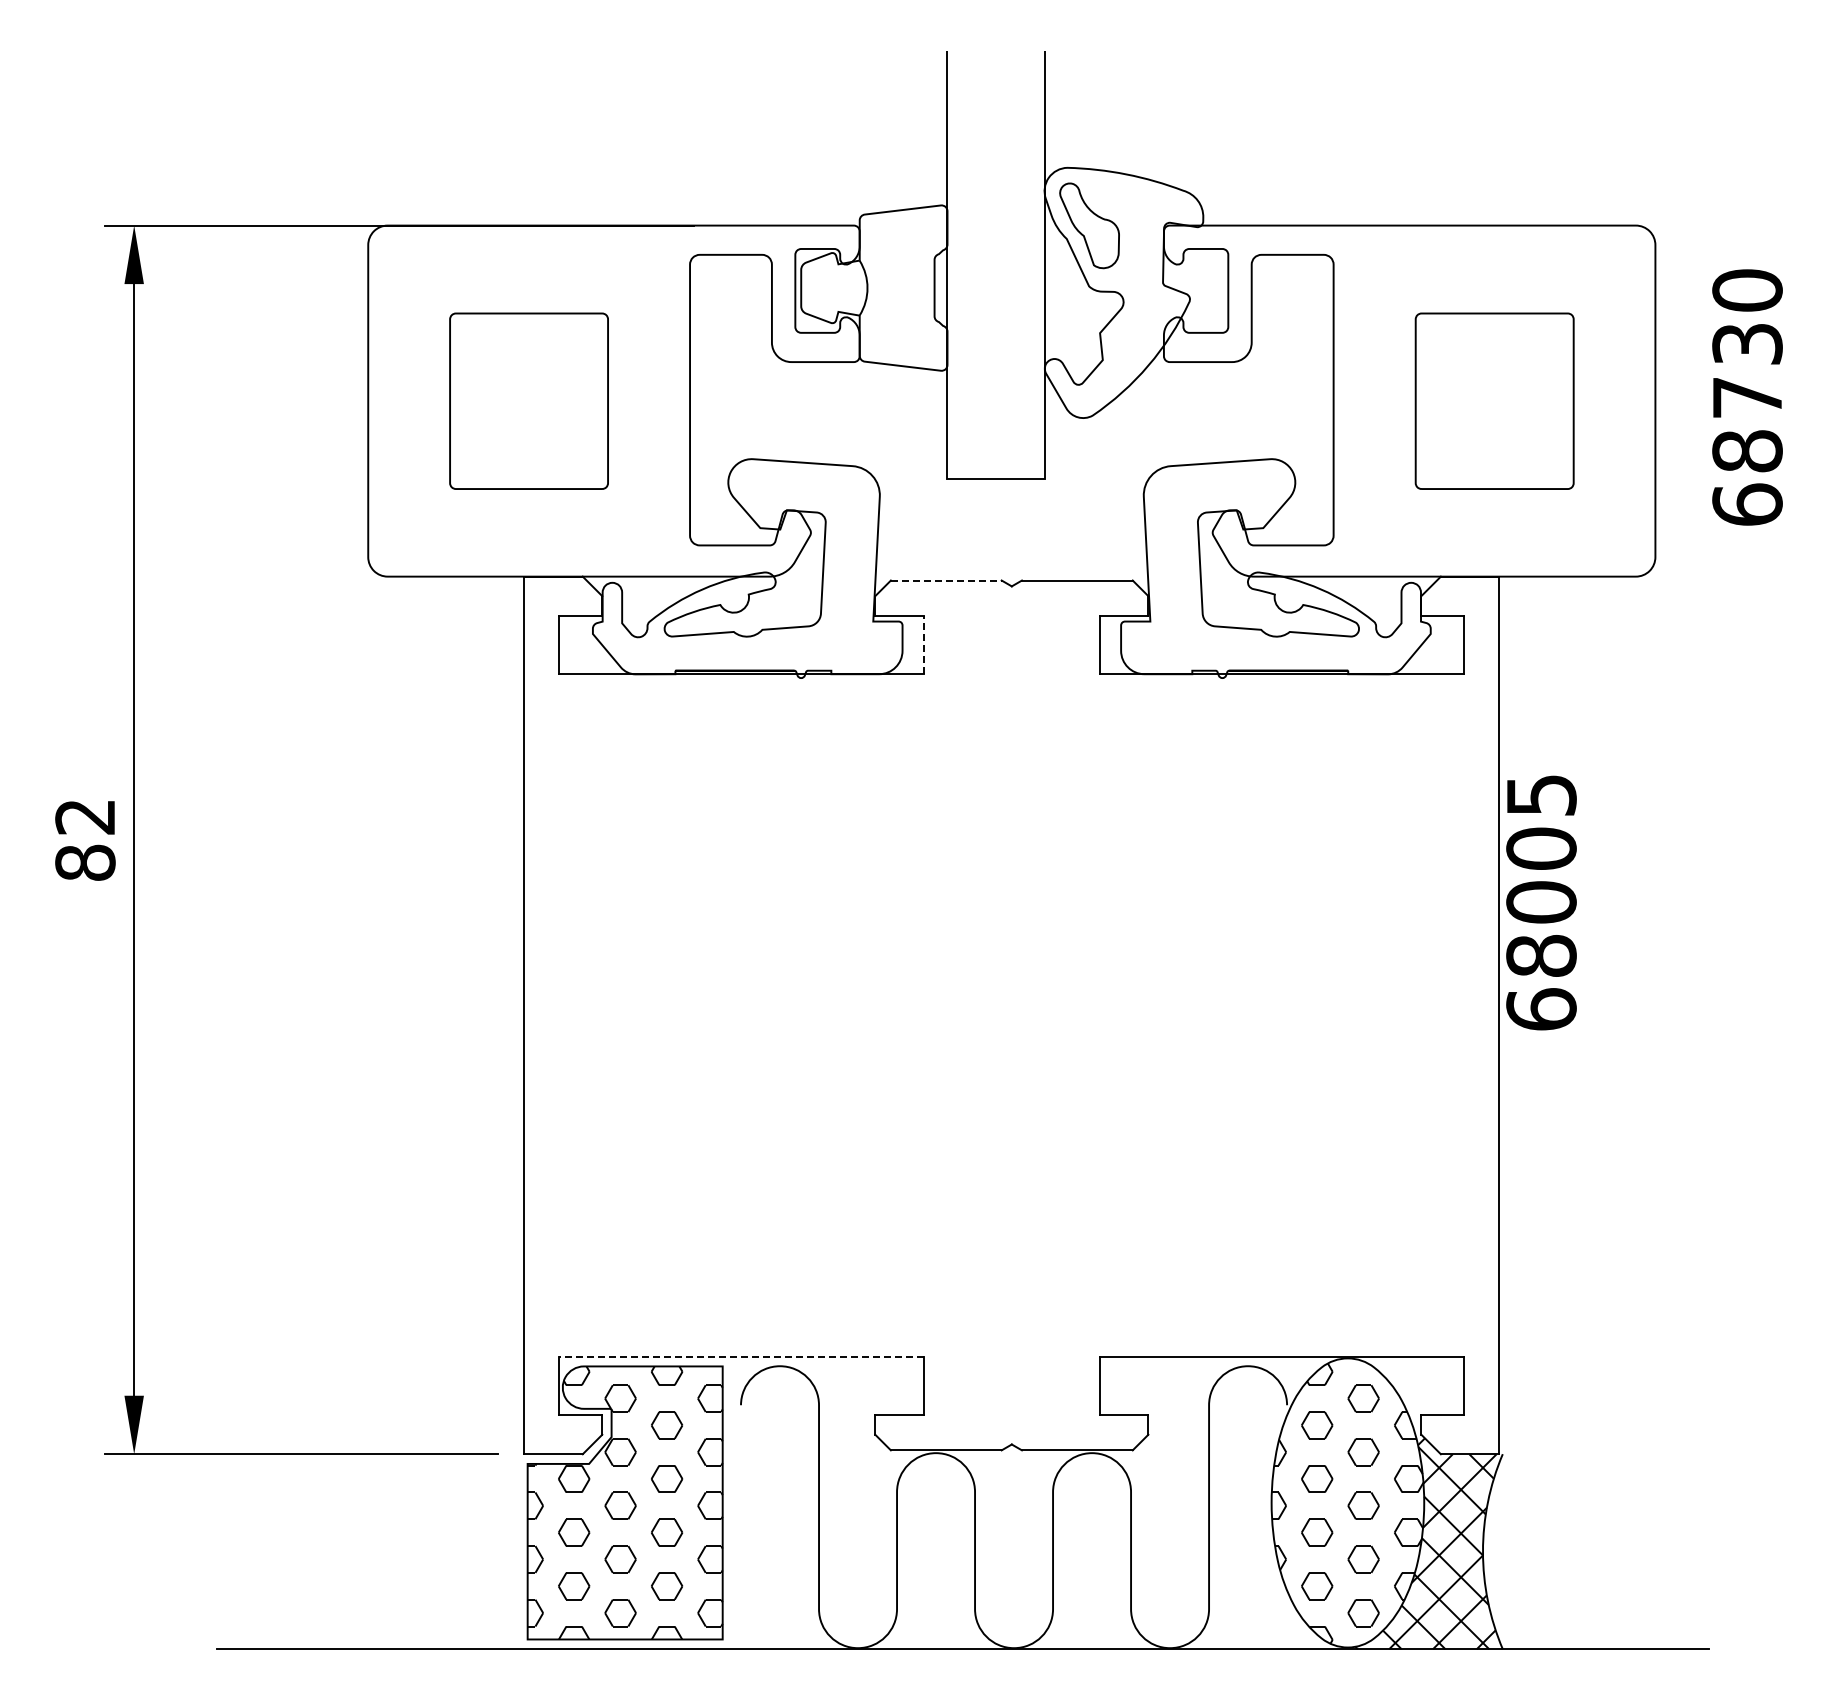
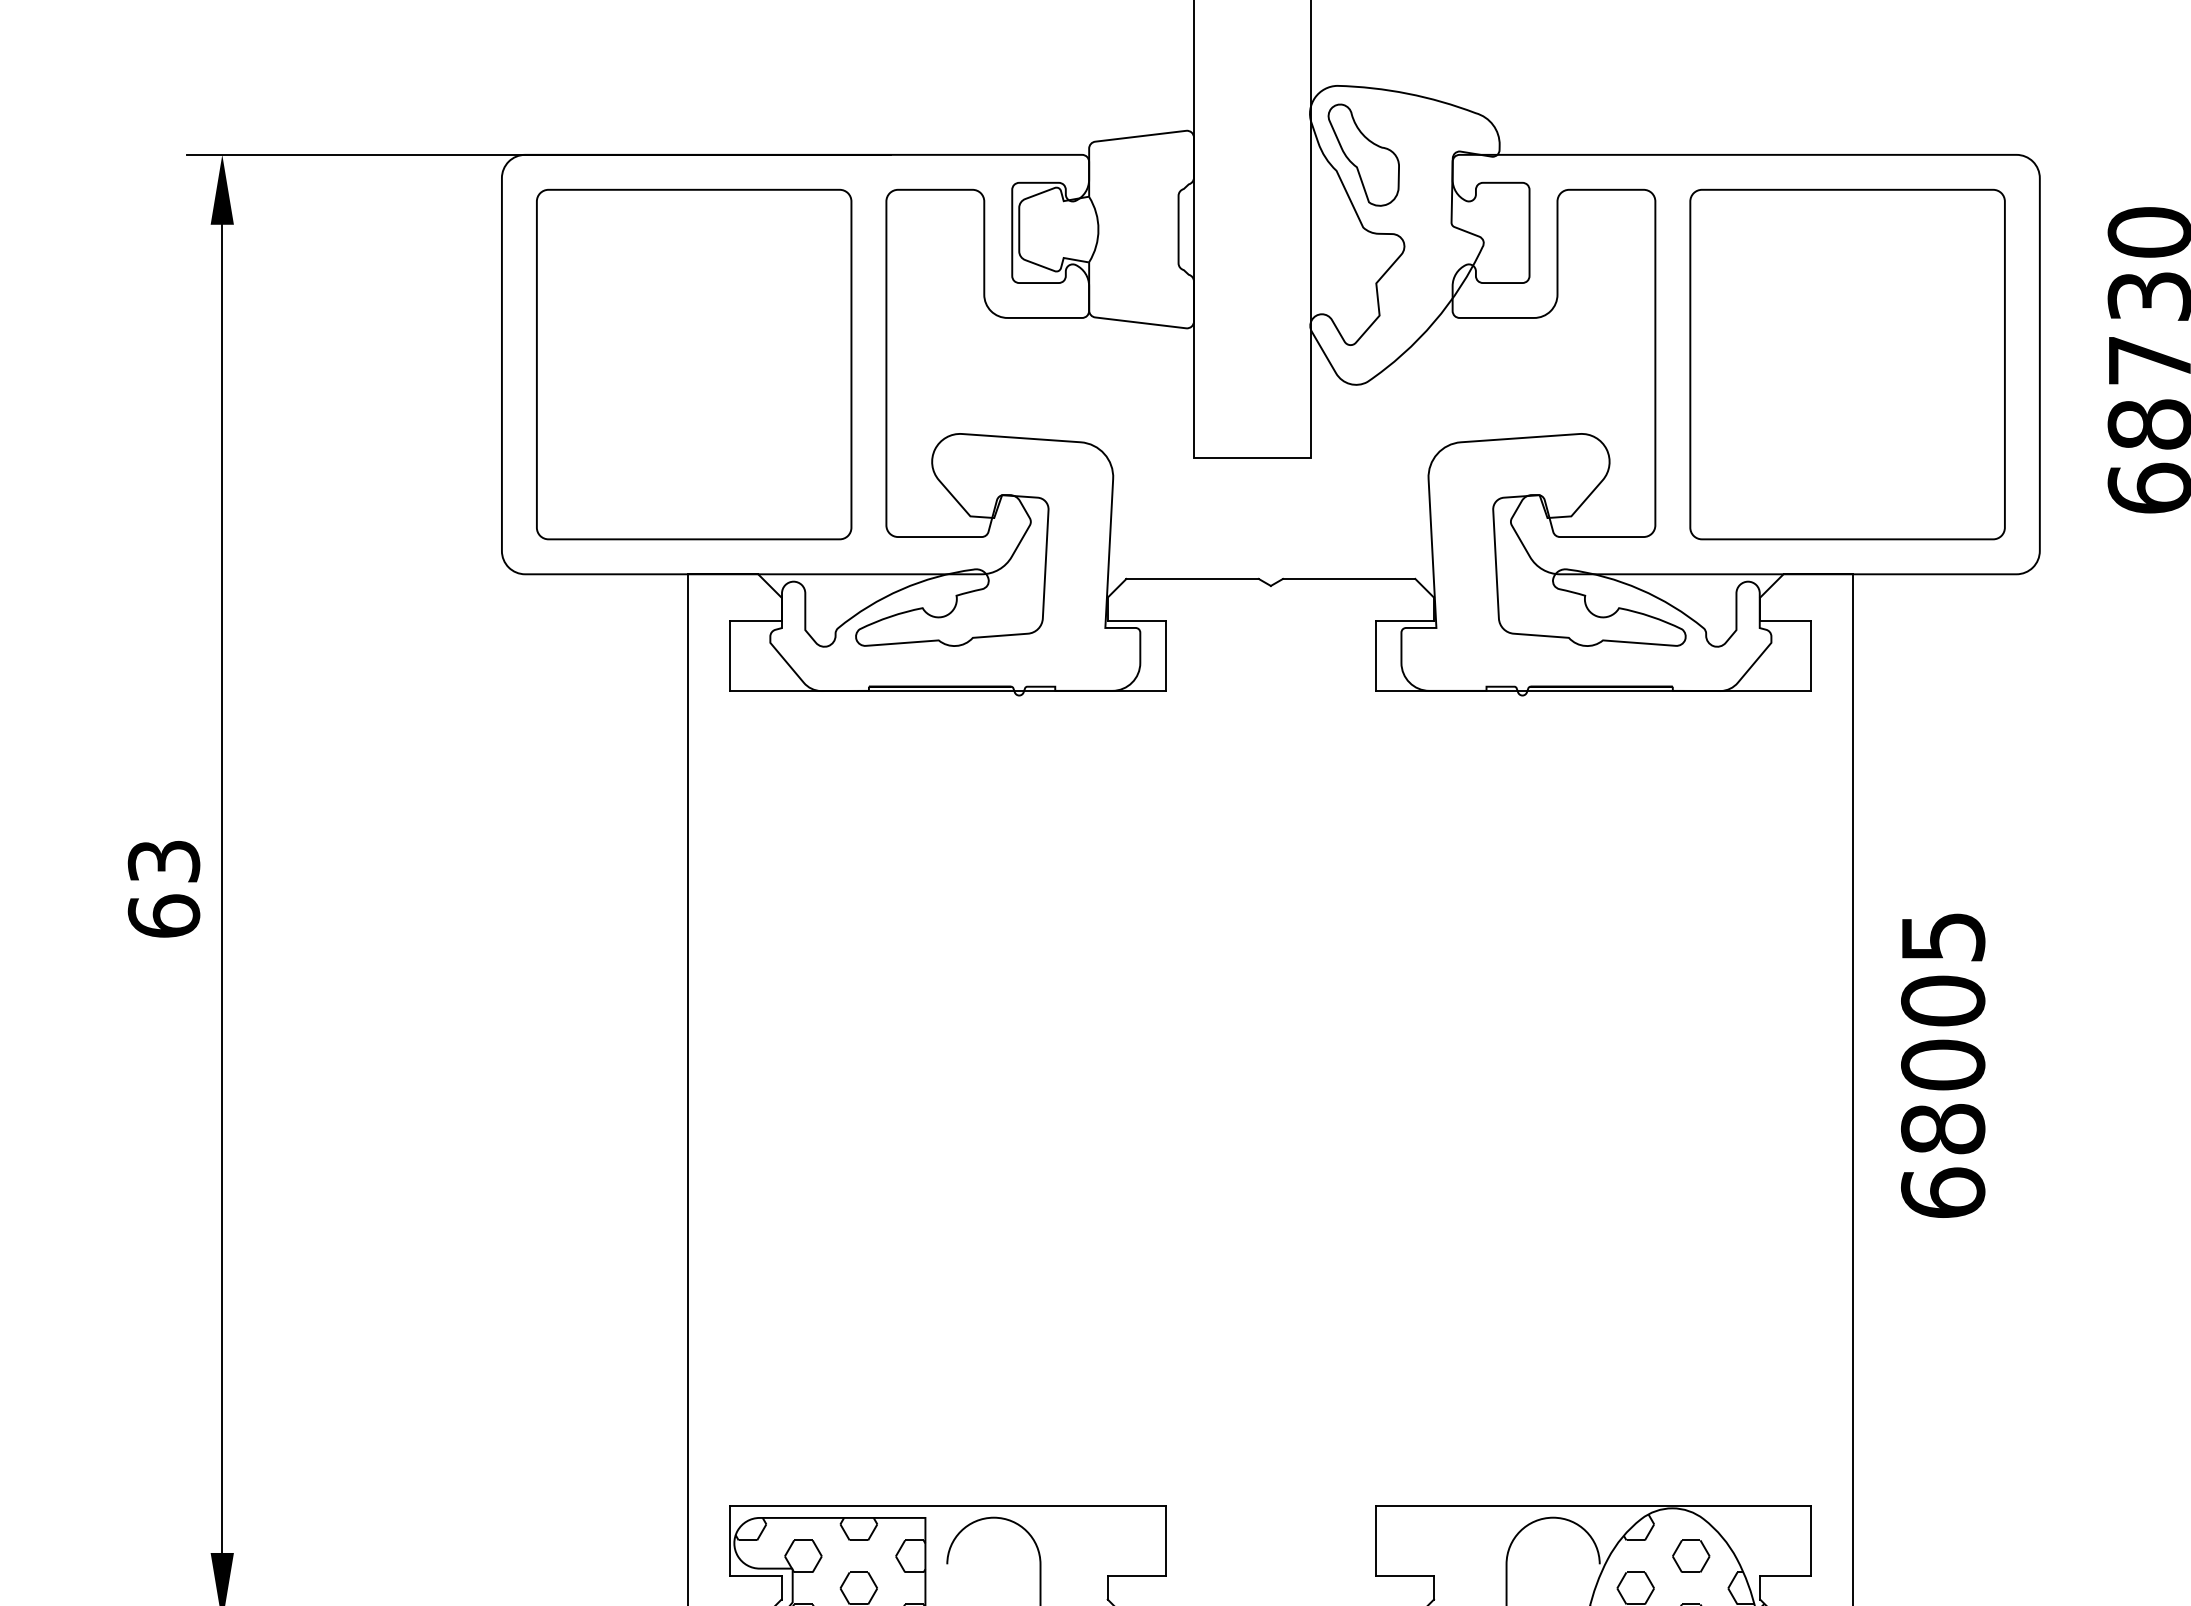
part: (528, 401) -> (693, 365), size x1.67
part: (1494, 401) -> (1847, 365), size x1.67
line: (946, 580) -> (1192, 578), dashed -> solid
line: (924, 644) -> (1166, 655), dashed -> solid
text: (85, 839) -> (164, 888), 82 -> 63
text: (1541, 902) -> (1943, 1065), moved
line: (741, 1356) -> (947, 1506), dashed -> solid

